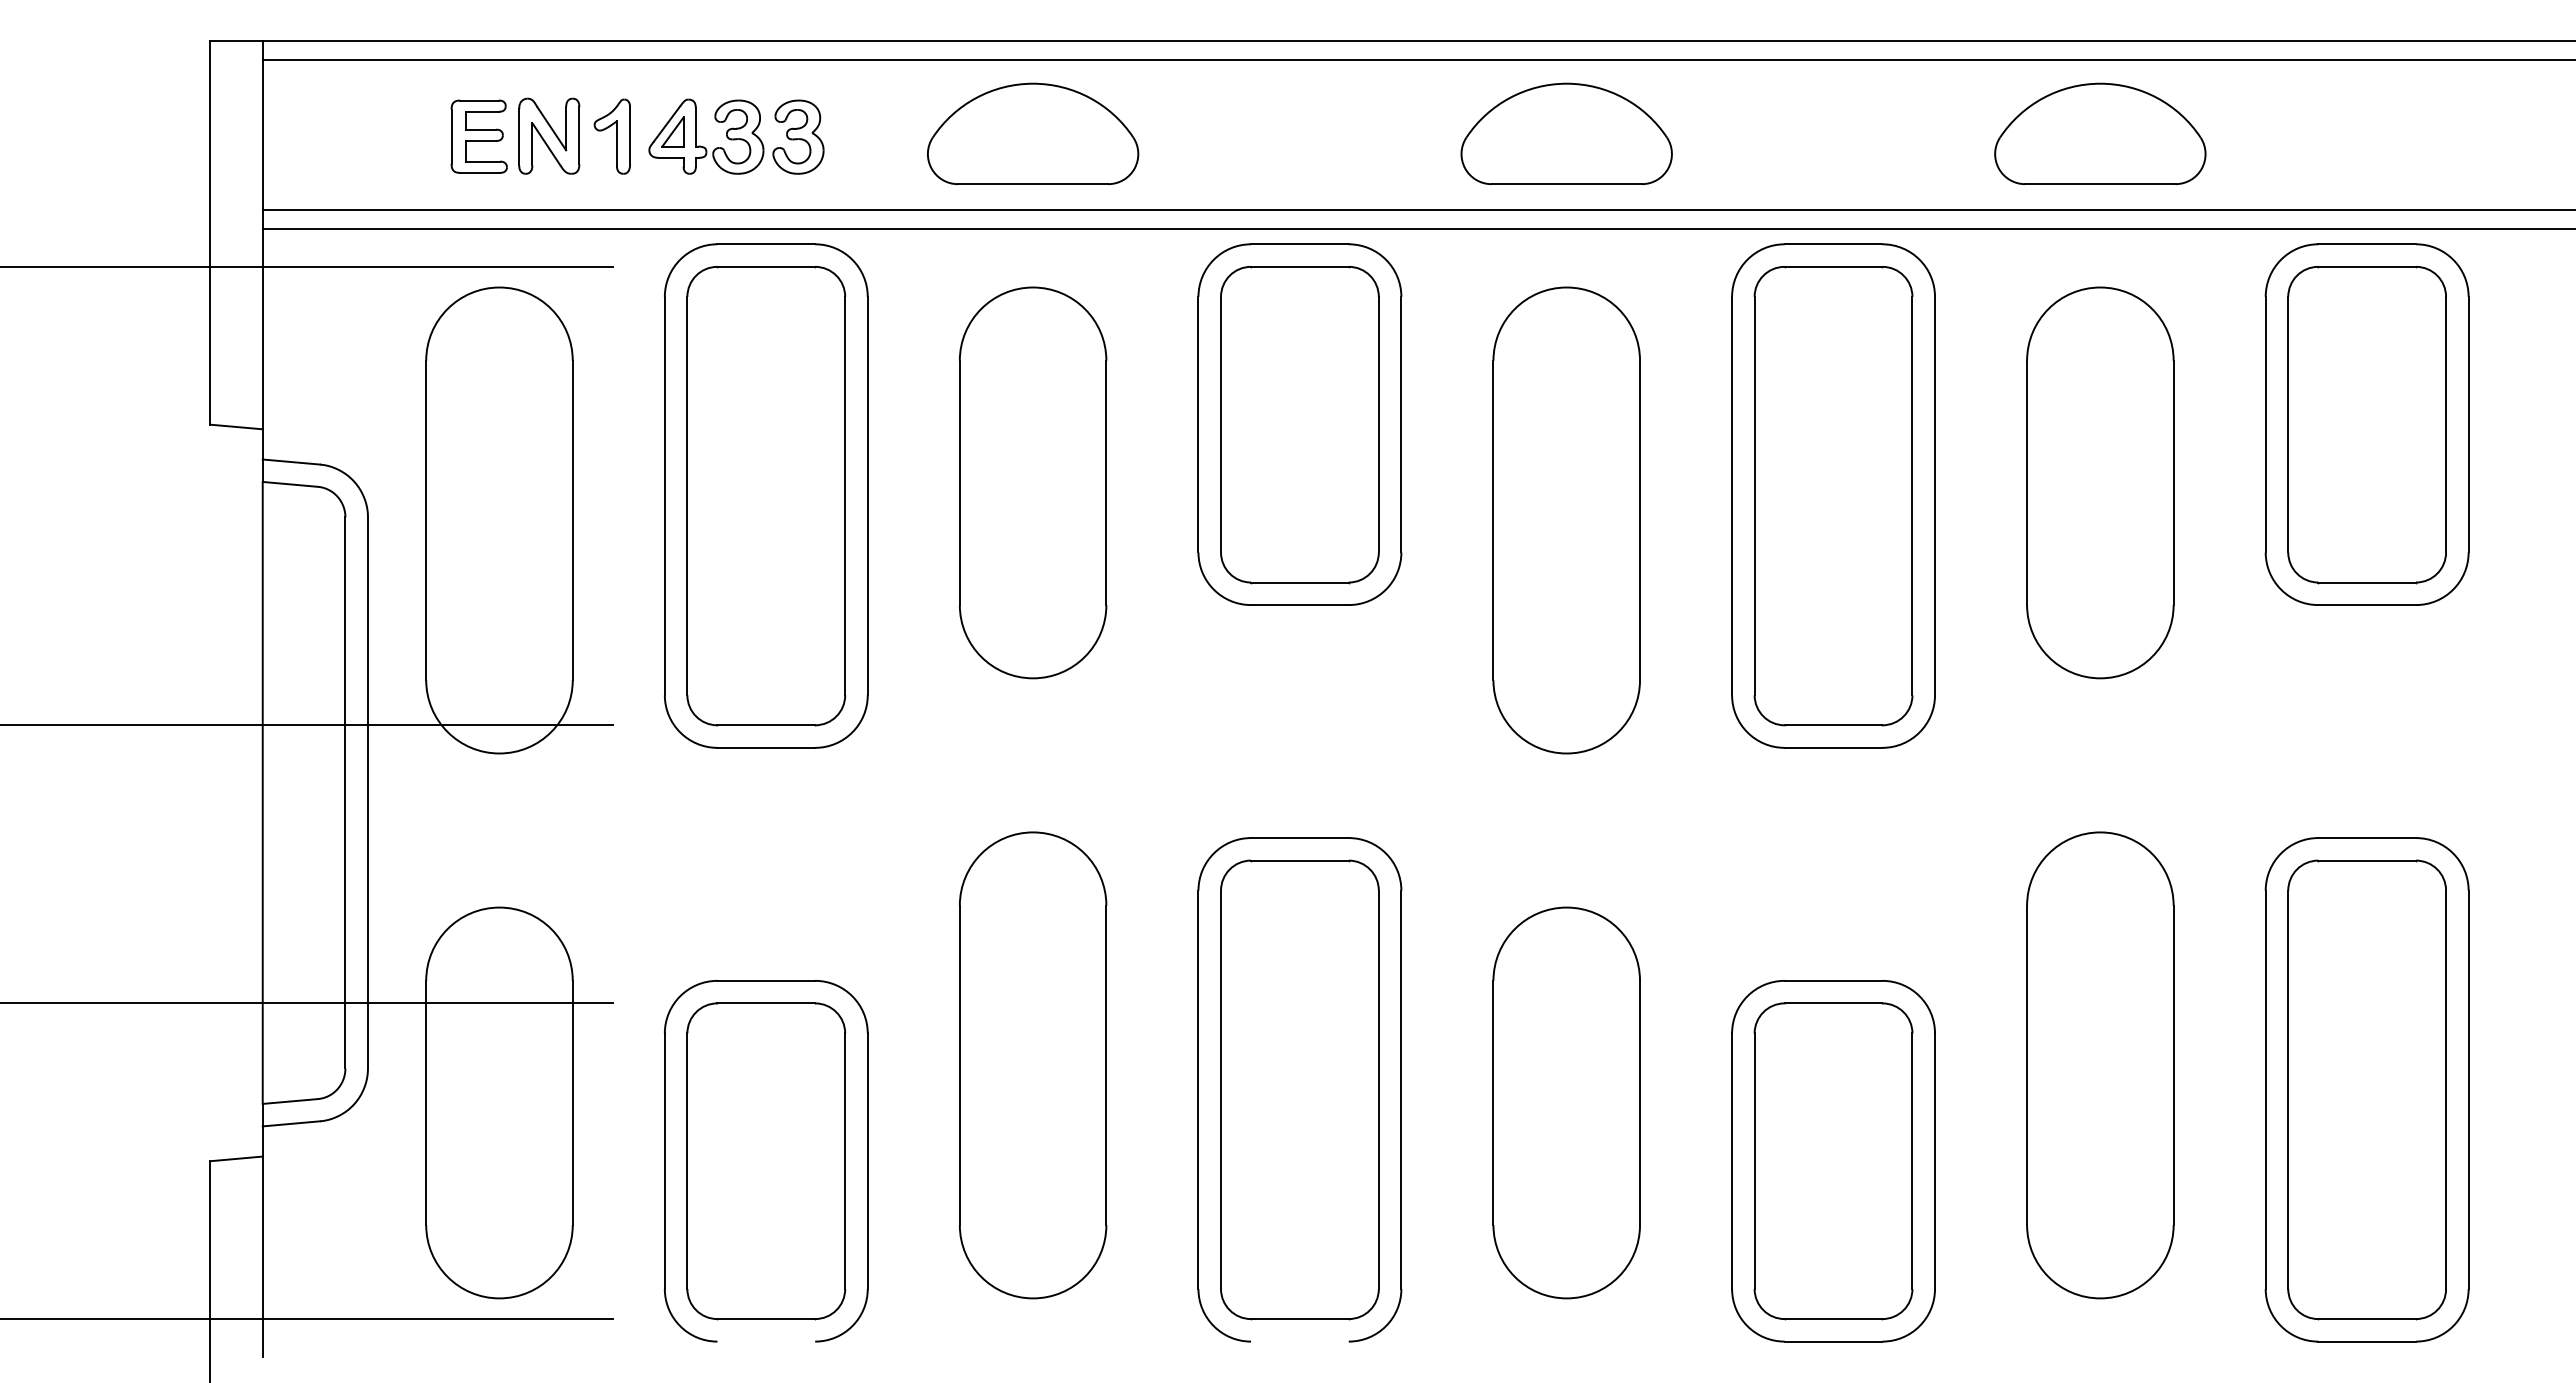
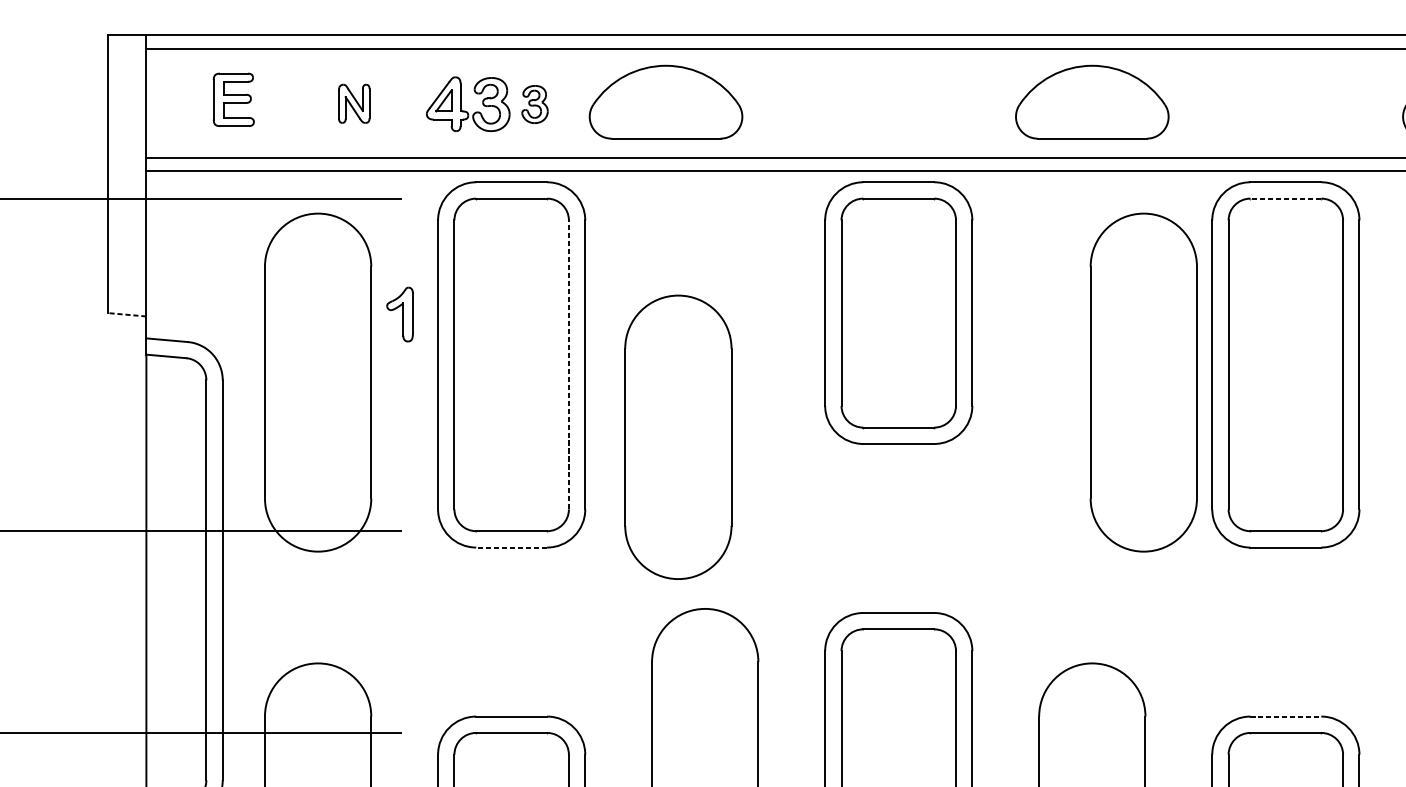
part: (1033, 133) -> (666, 101), moved
part: (549, 135) -> (354, 103), size x0.7
part: (478, 136) -> (233, 99), moved
part: (611, 136) -> (399, 314), moved
part: (798, 136) -> (535, 104), size x0.7
line: (1833, 266) -> (1285, 198), solid -> dashed
line: (235, 426) -> (126, 314), solid -> dashed
part: (1033, 482) -> (678, 437), moved
line: (845, 495) -> (569, 364), solid -> dashed
part: (1566, 520) -> (1143, 382), moved
line: (766, 747) -> (511, 547), solid -> dashed
line: (1833, 980) -> (1285, 716), solid -> dashed

